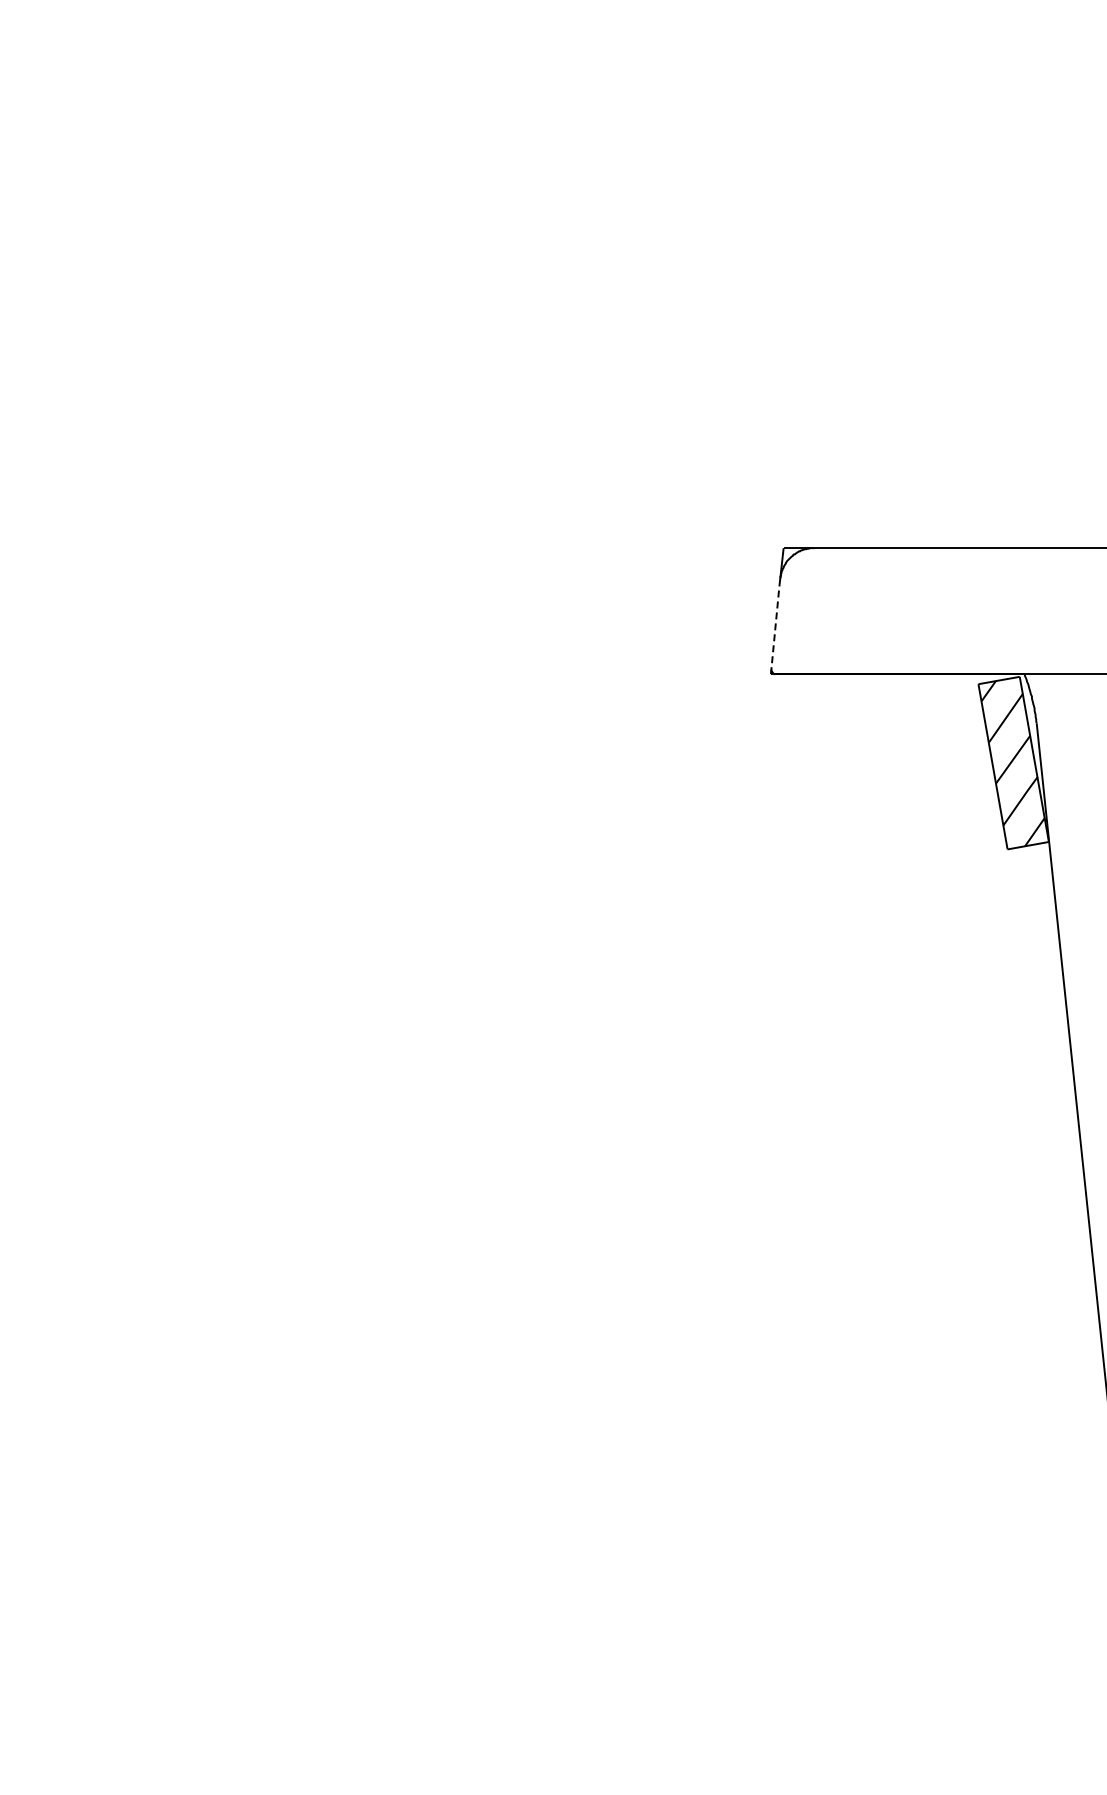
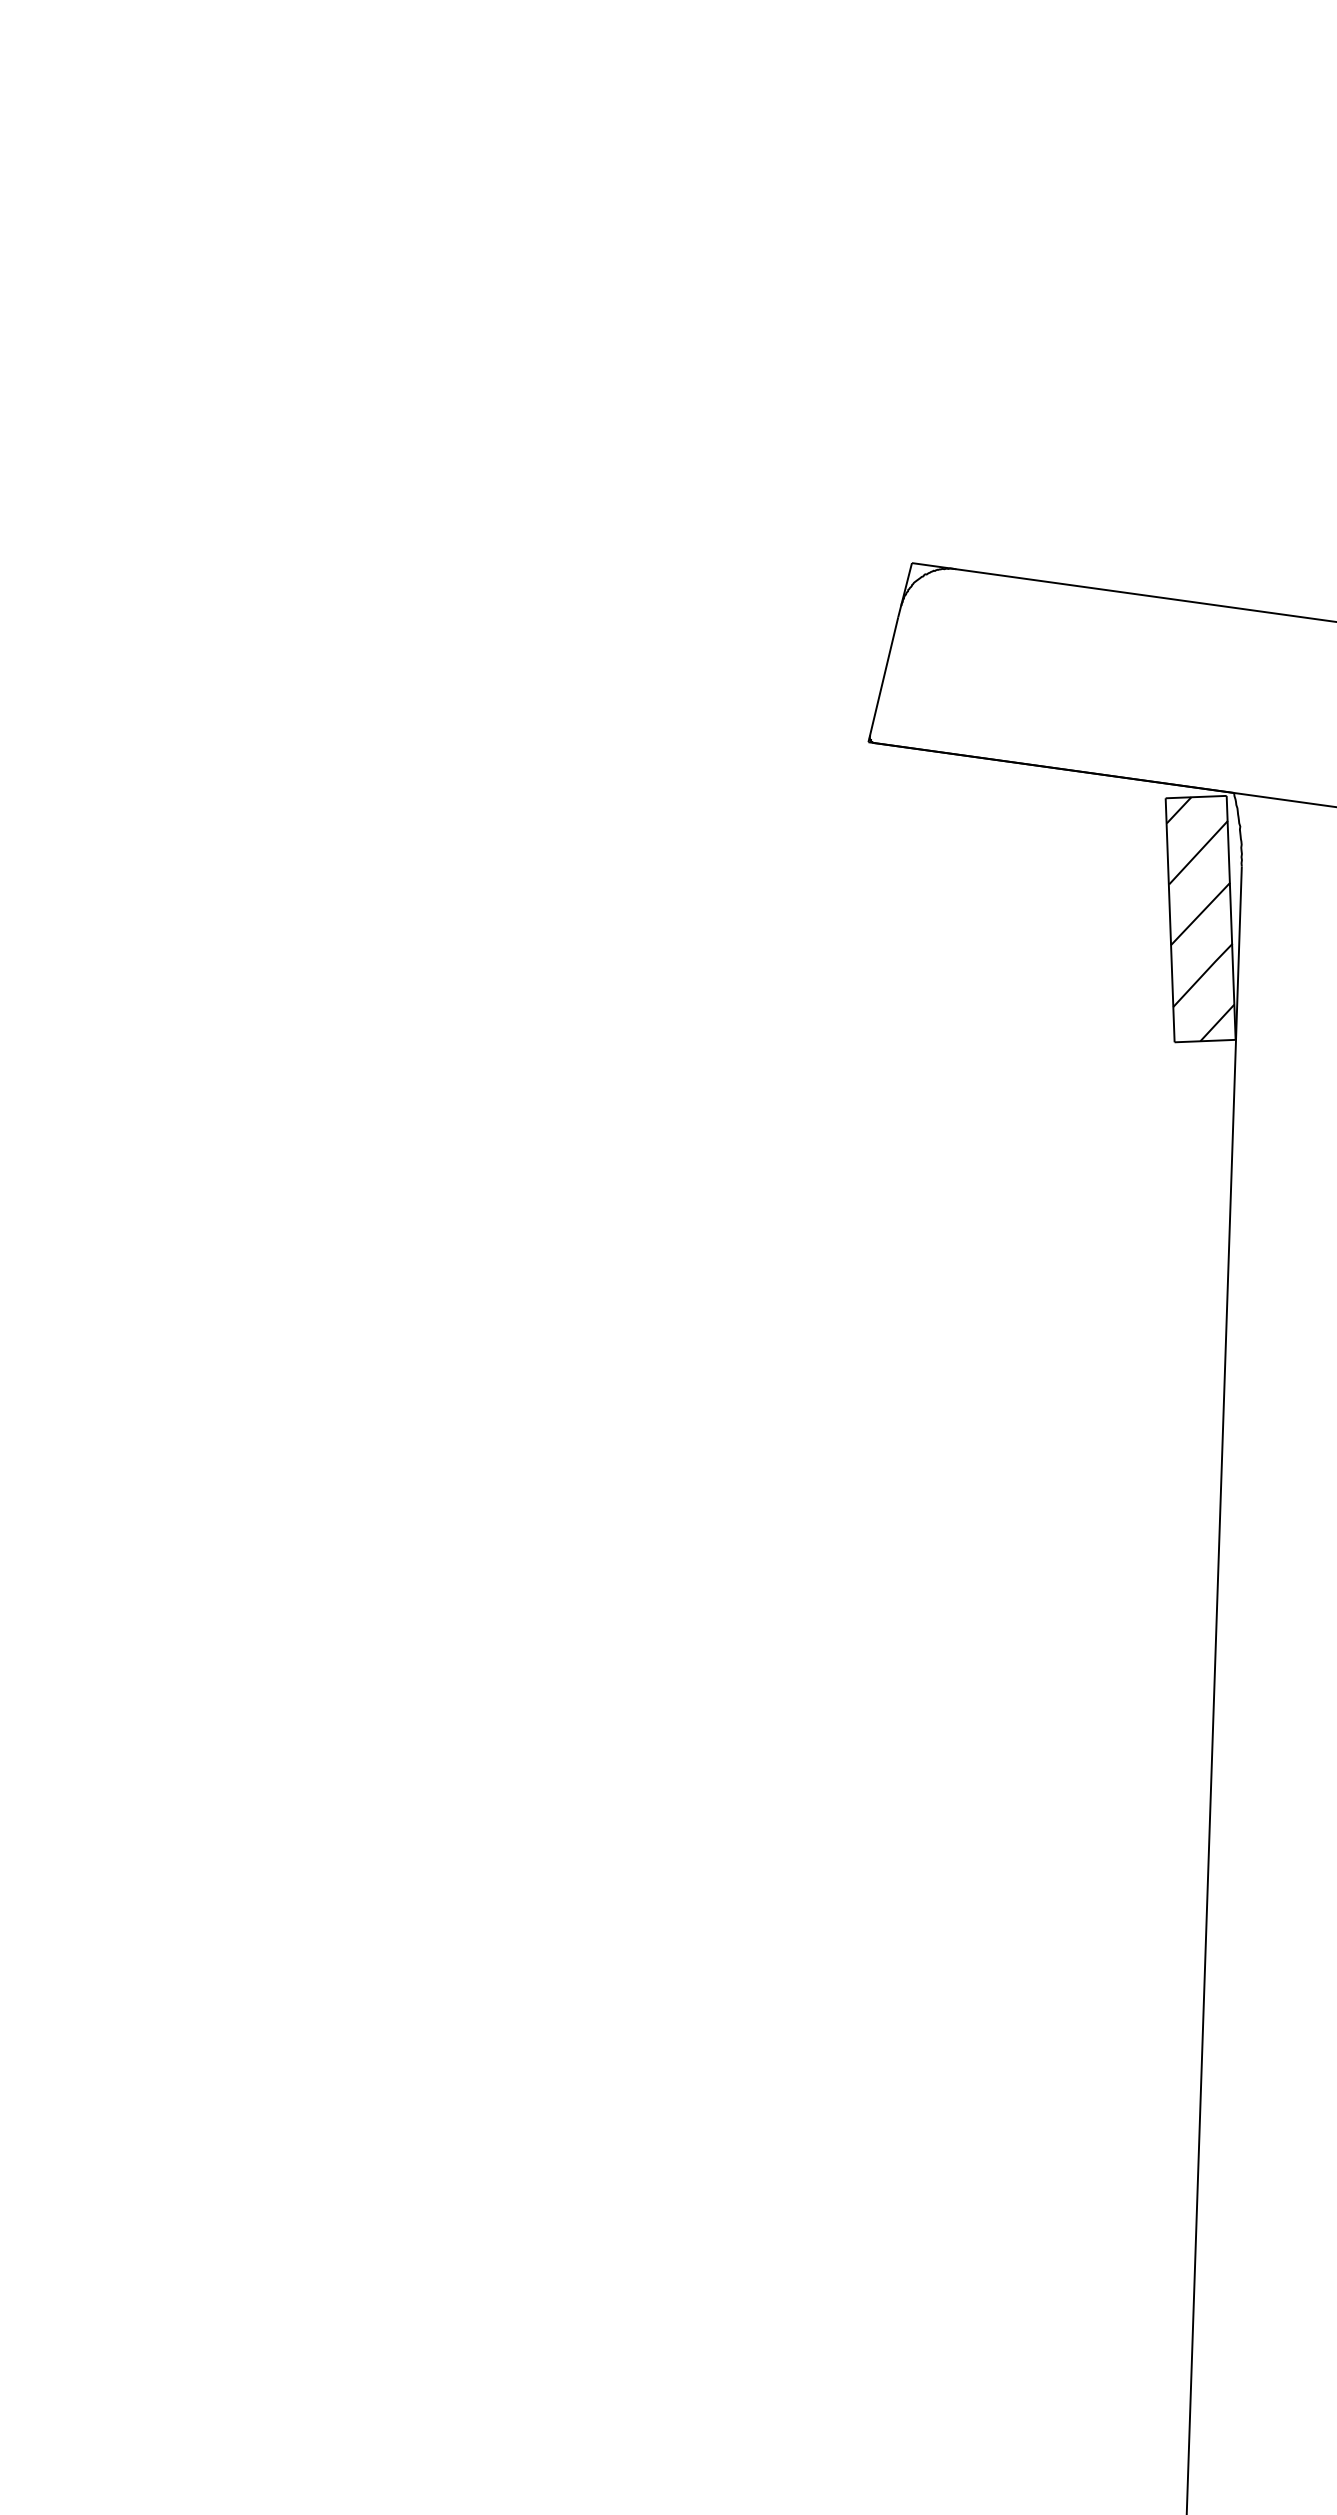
line: (775, 629) -> (883, 678), dashed -> solid

